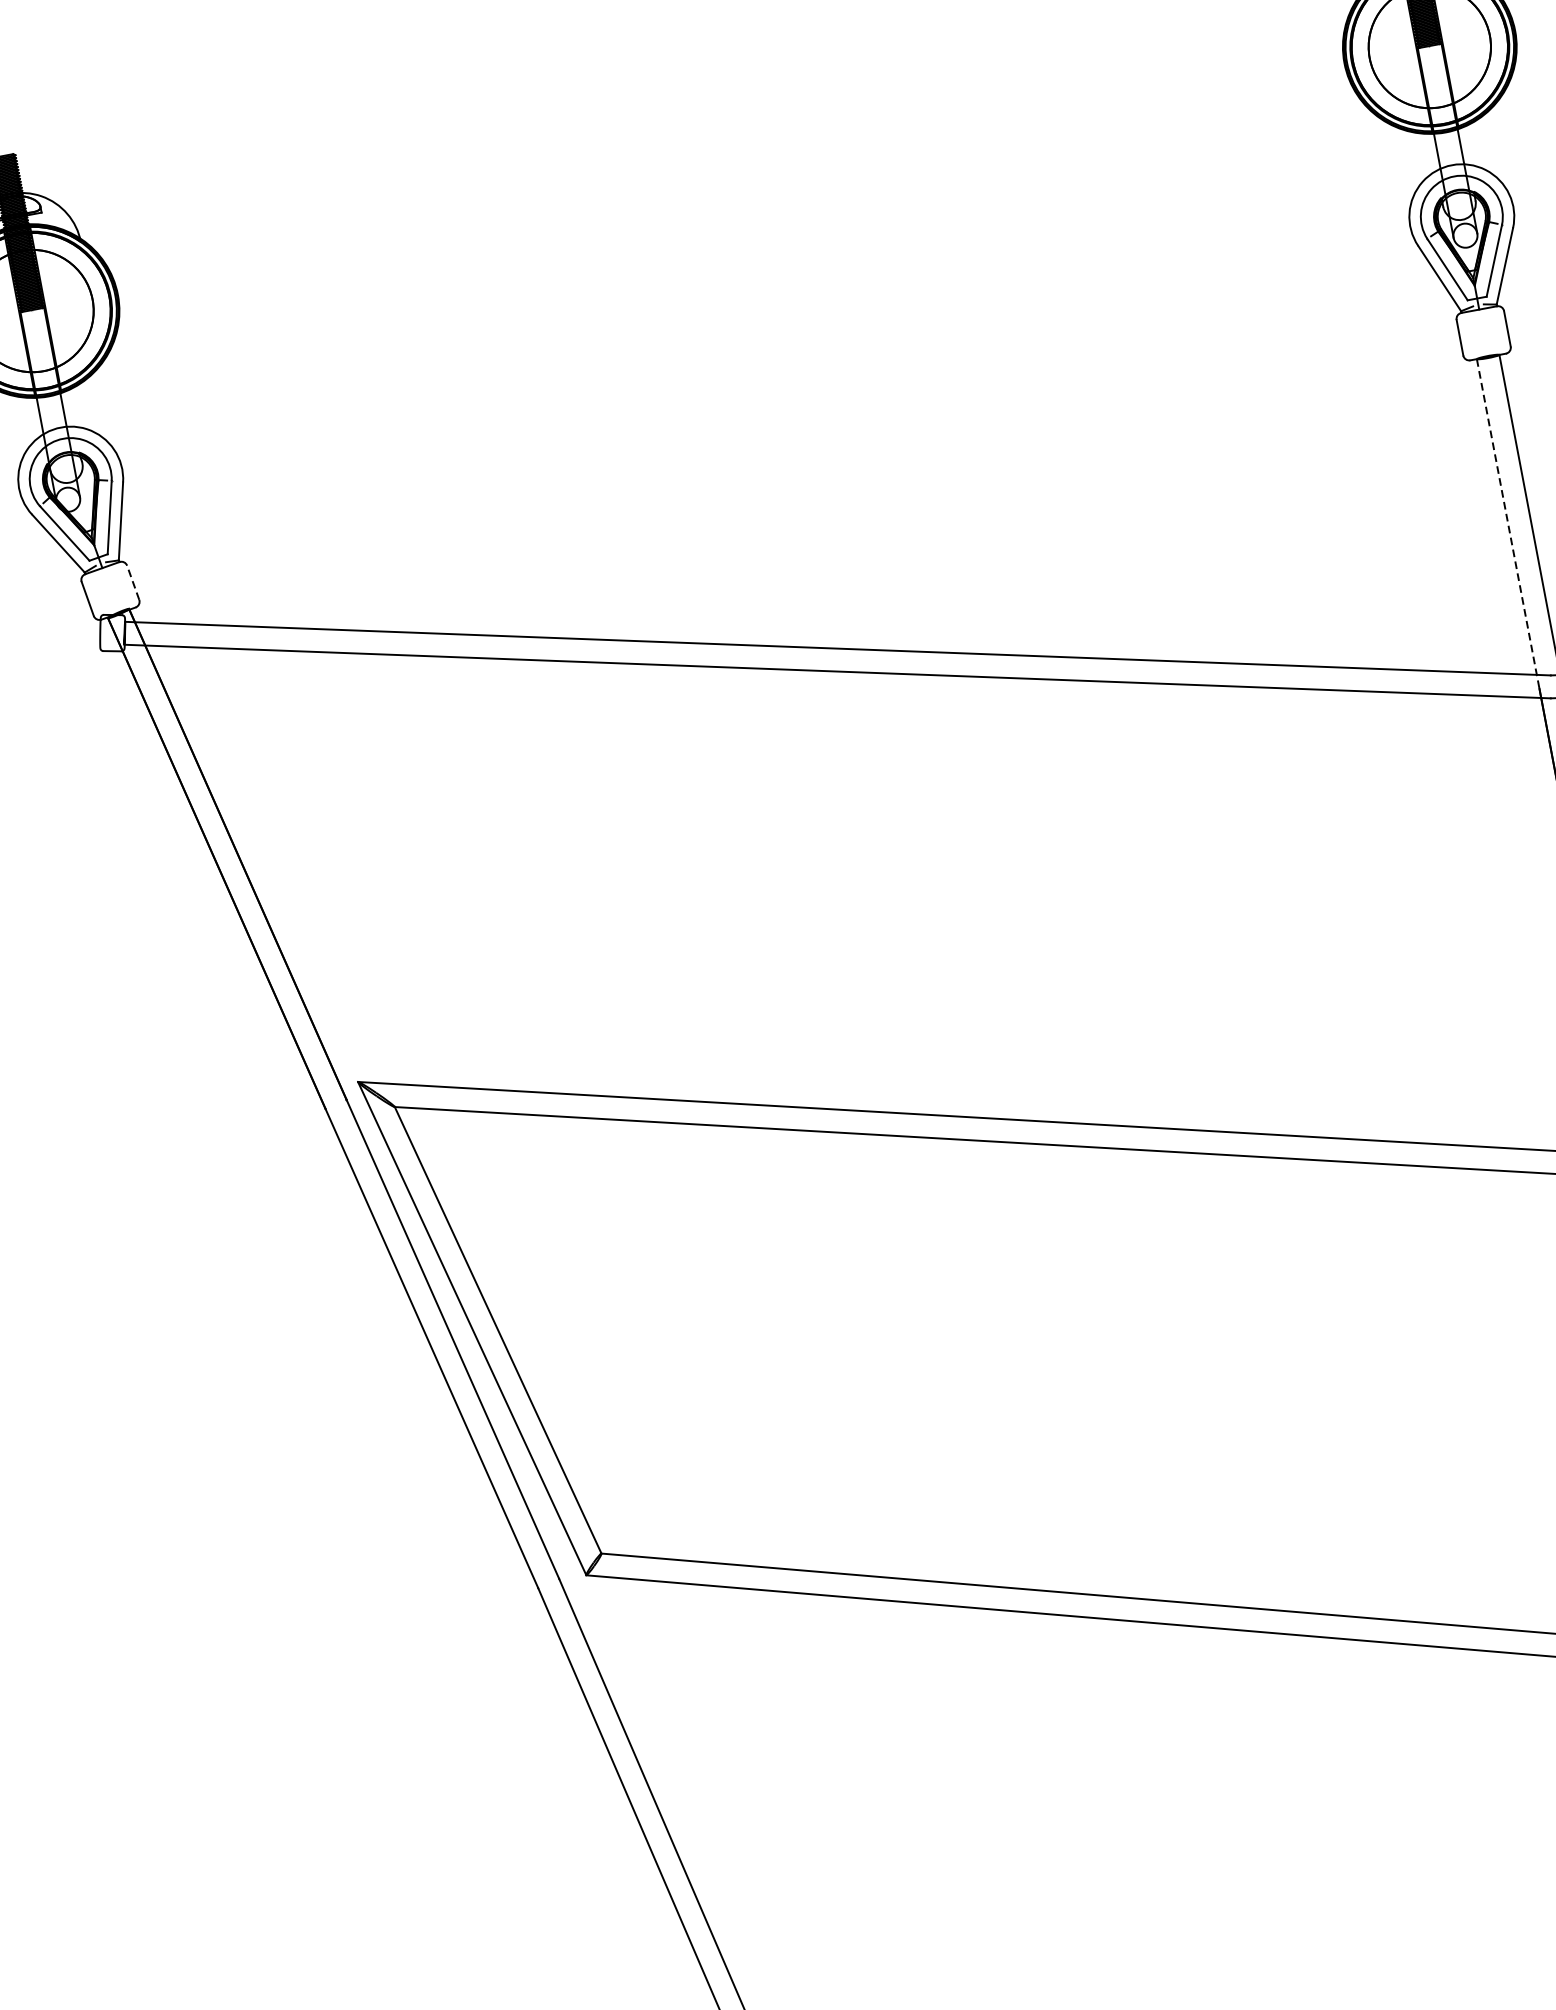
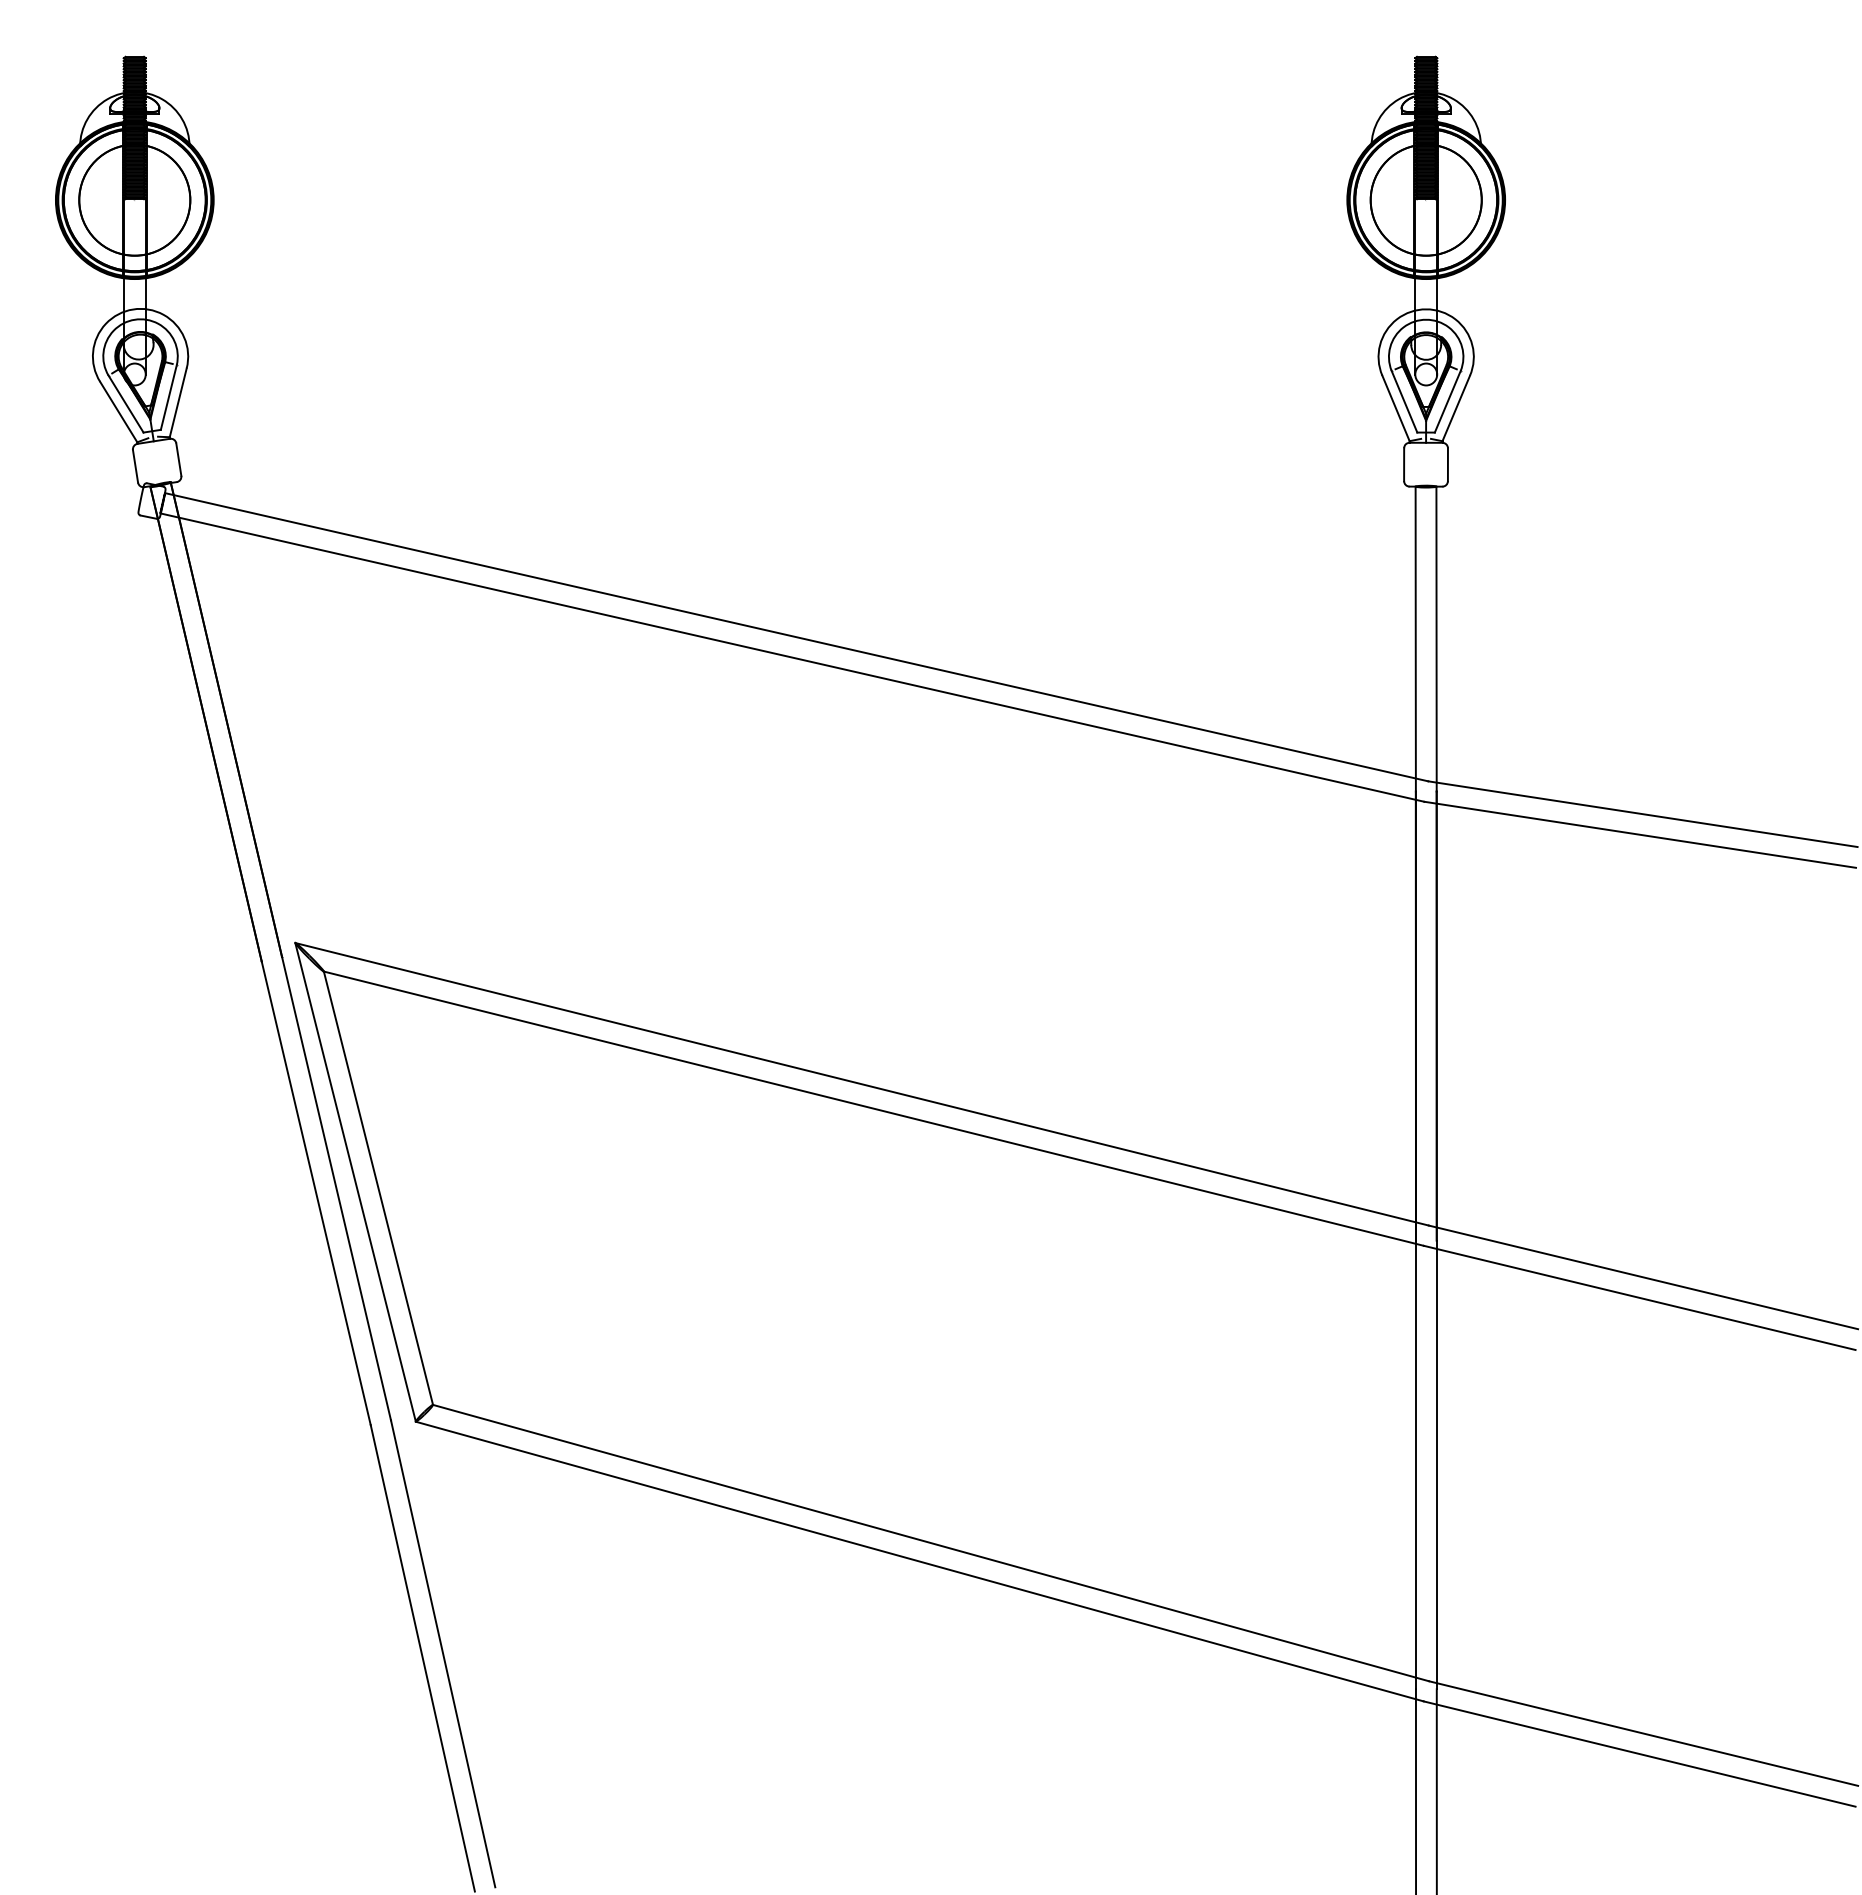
line: (1508, 524) -> (1415, 639), dashed -> solid
line: (132, 582) -> (178, 459), dashed -> solid

